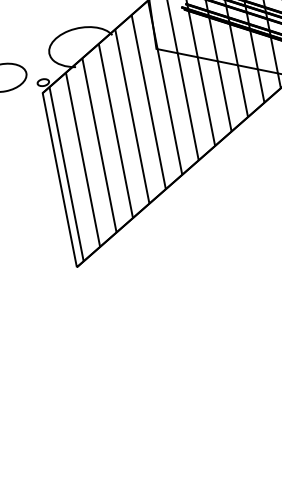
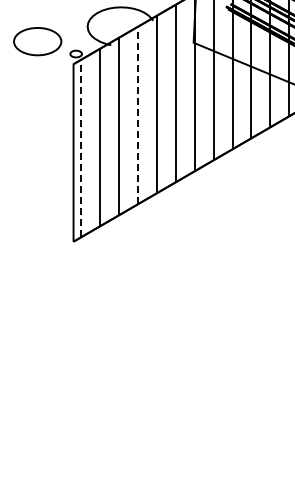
line: (116, 130) -> (138, 115), solid -> dashed
line: (66, 174) -> (81, 148), solid -> dashed

